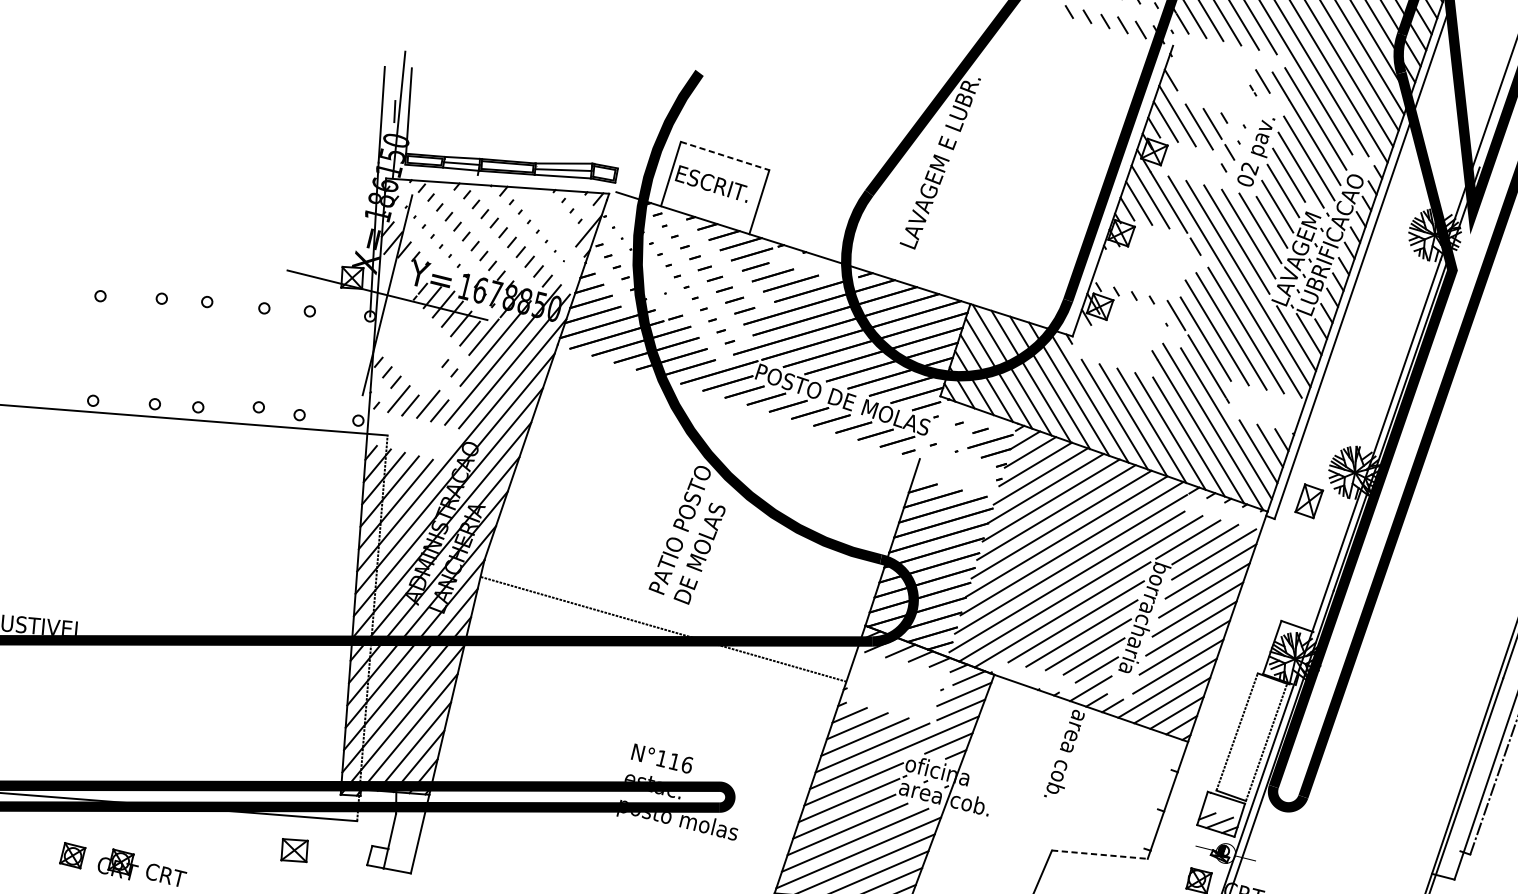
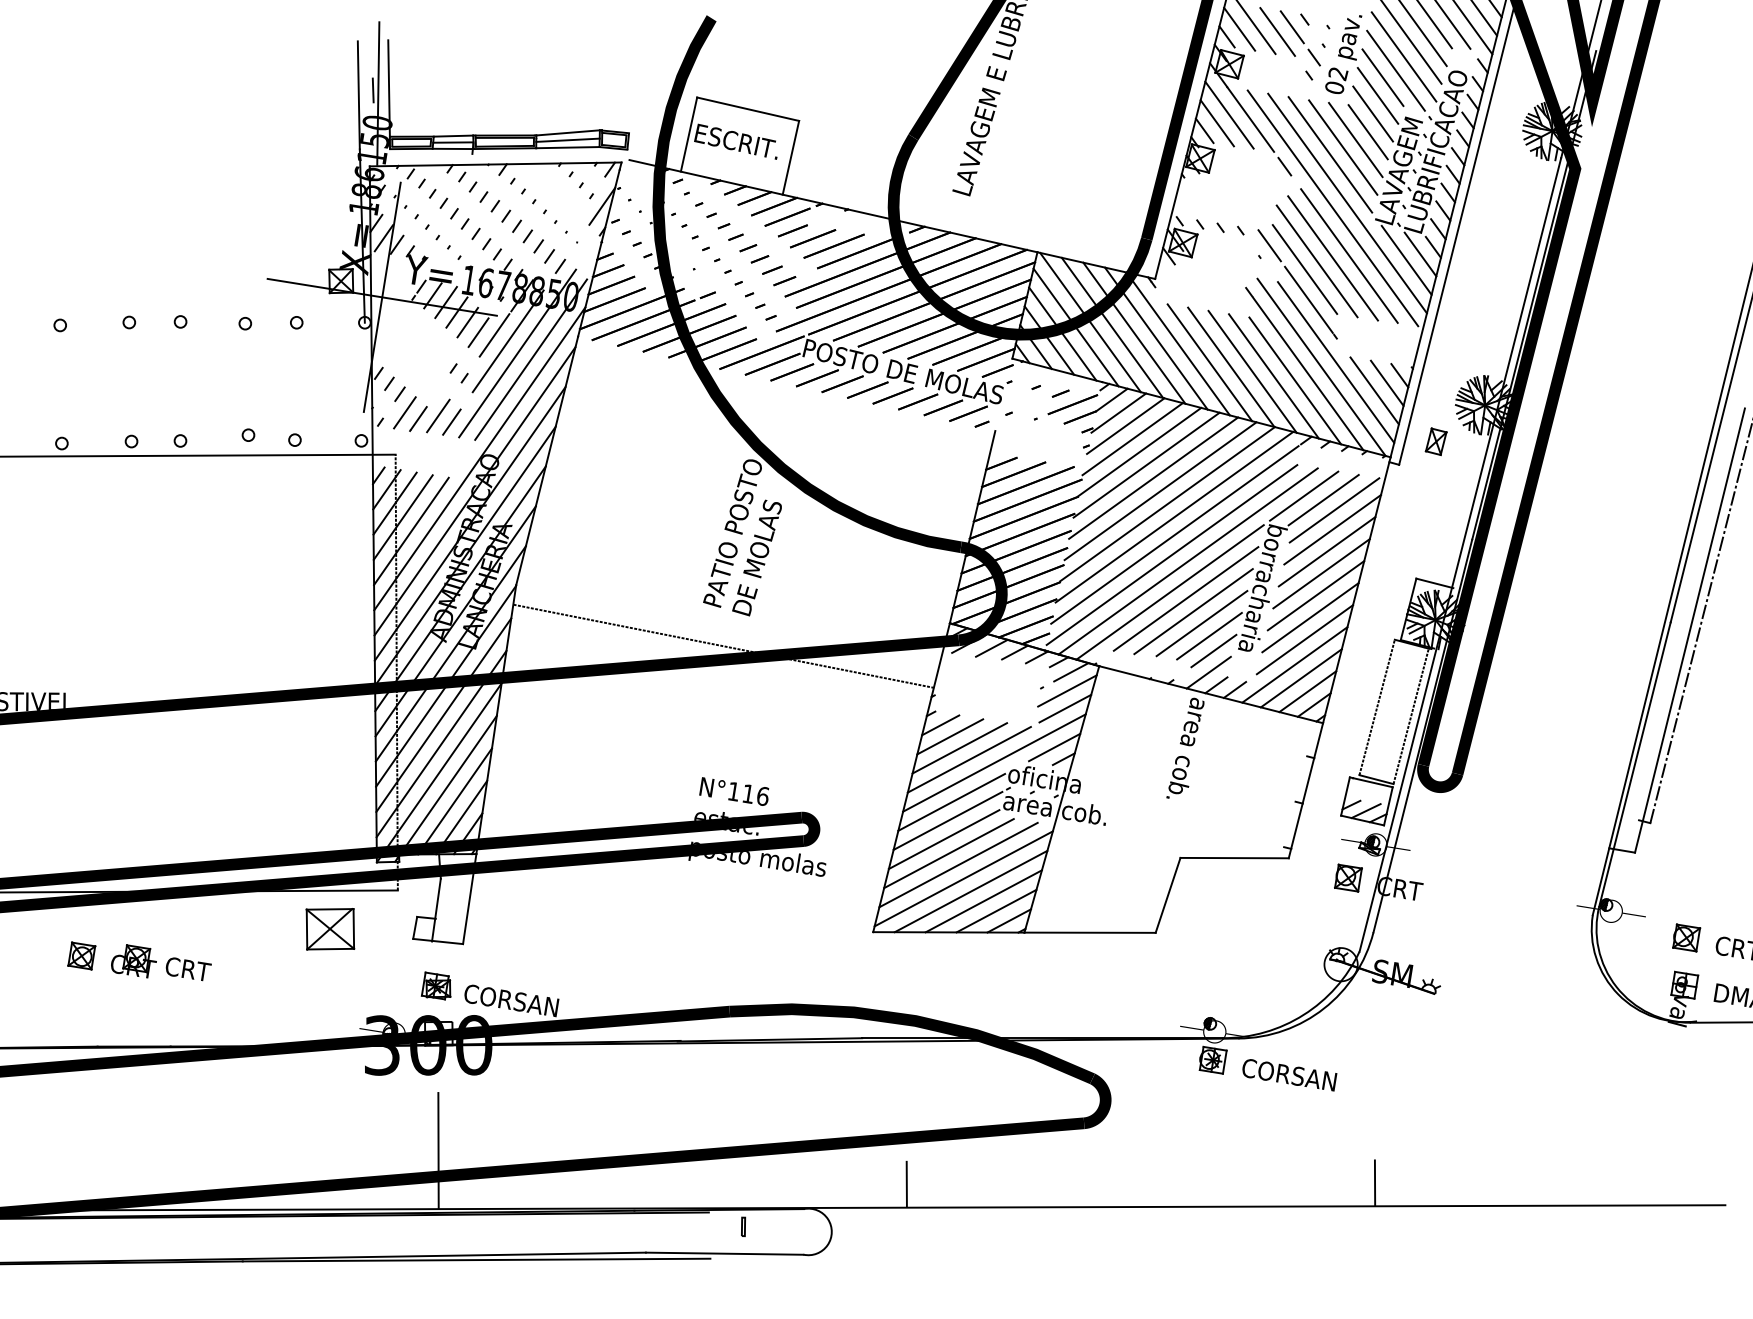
line: (725, 156) -> (748, 109), dashed -> solid
part: (1308, 501) -> (1435, 441), size x0.71
part: (294, 850) -> (330, 929), size x1.67
line: (1100, 855) -> (1235, 858), dashed -> solid

